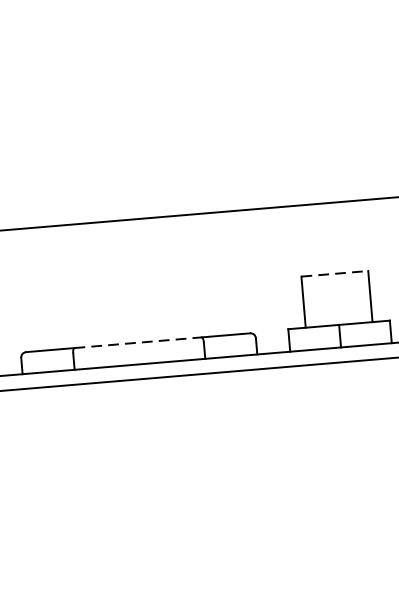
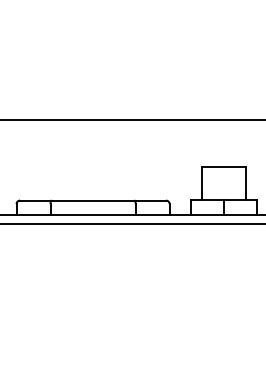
line: (335, 273) -> (224, 166), dashed -> solid
line: (138, 342) -> (93, 200), dashed -> solid

